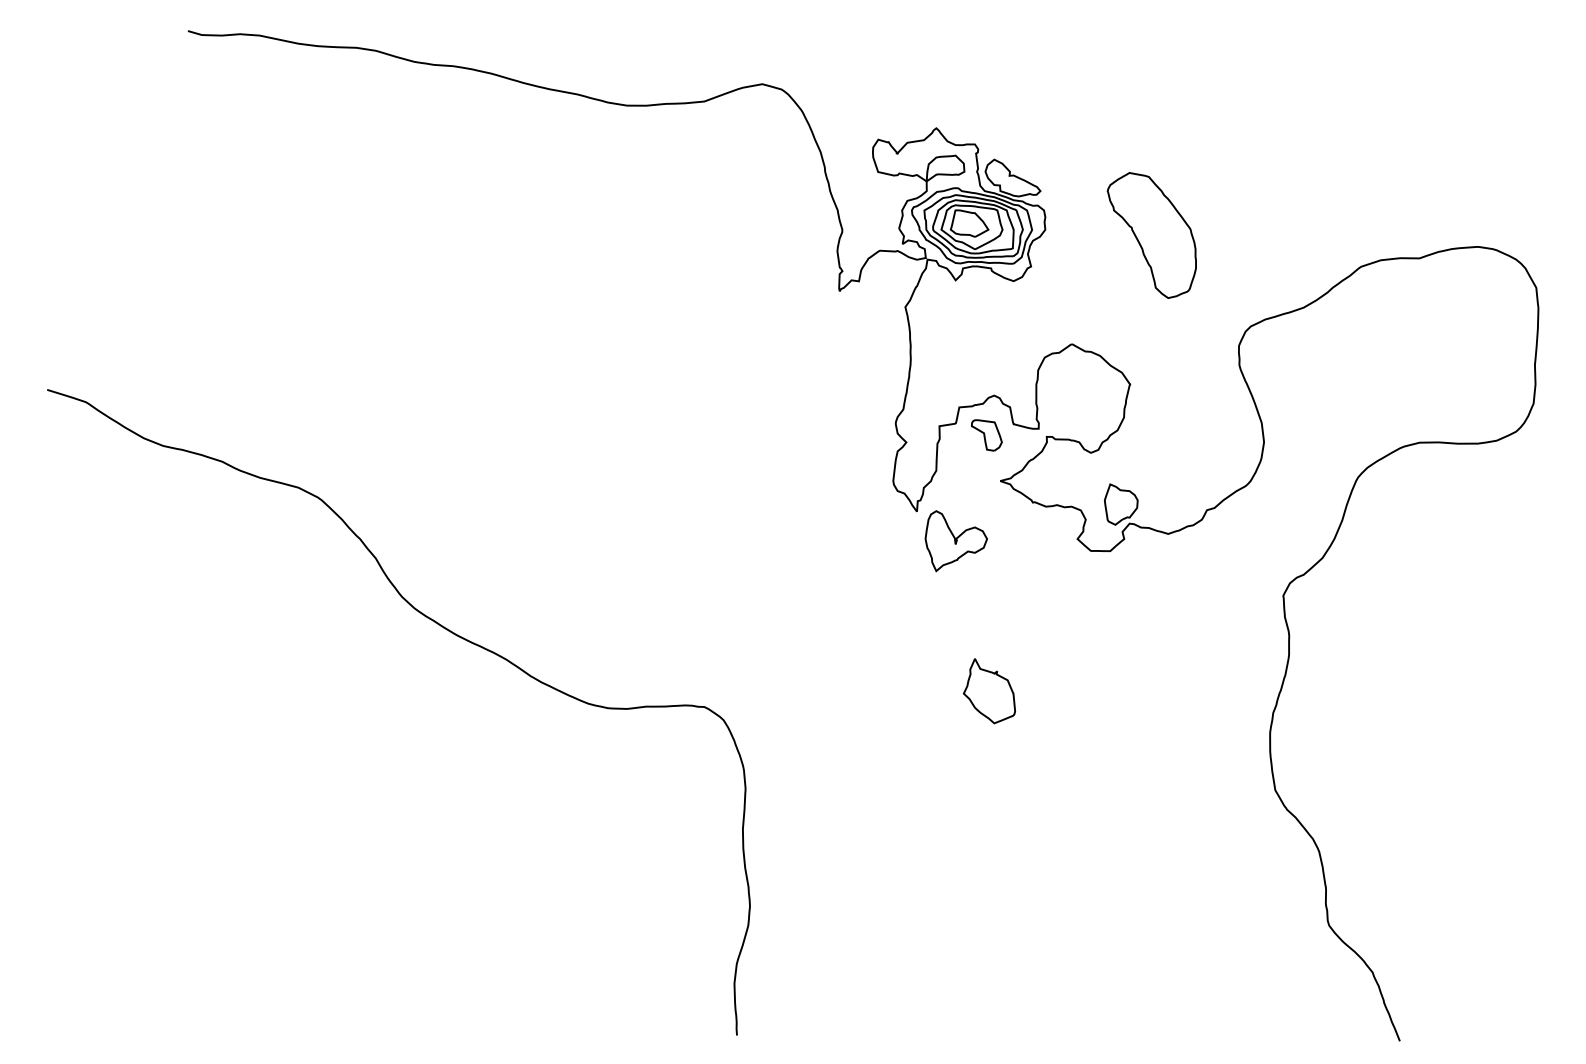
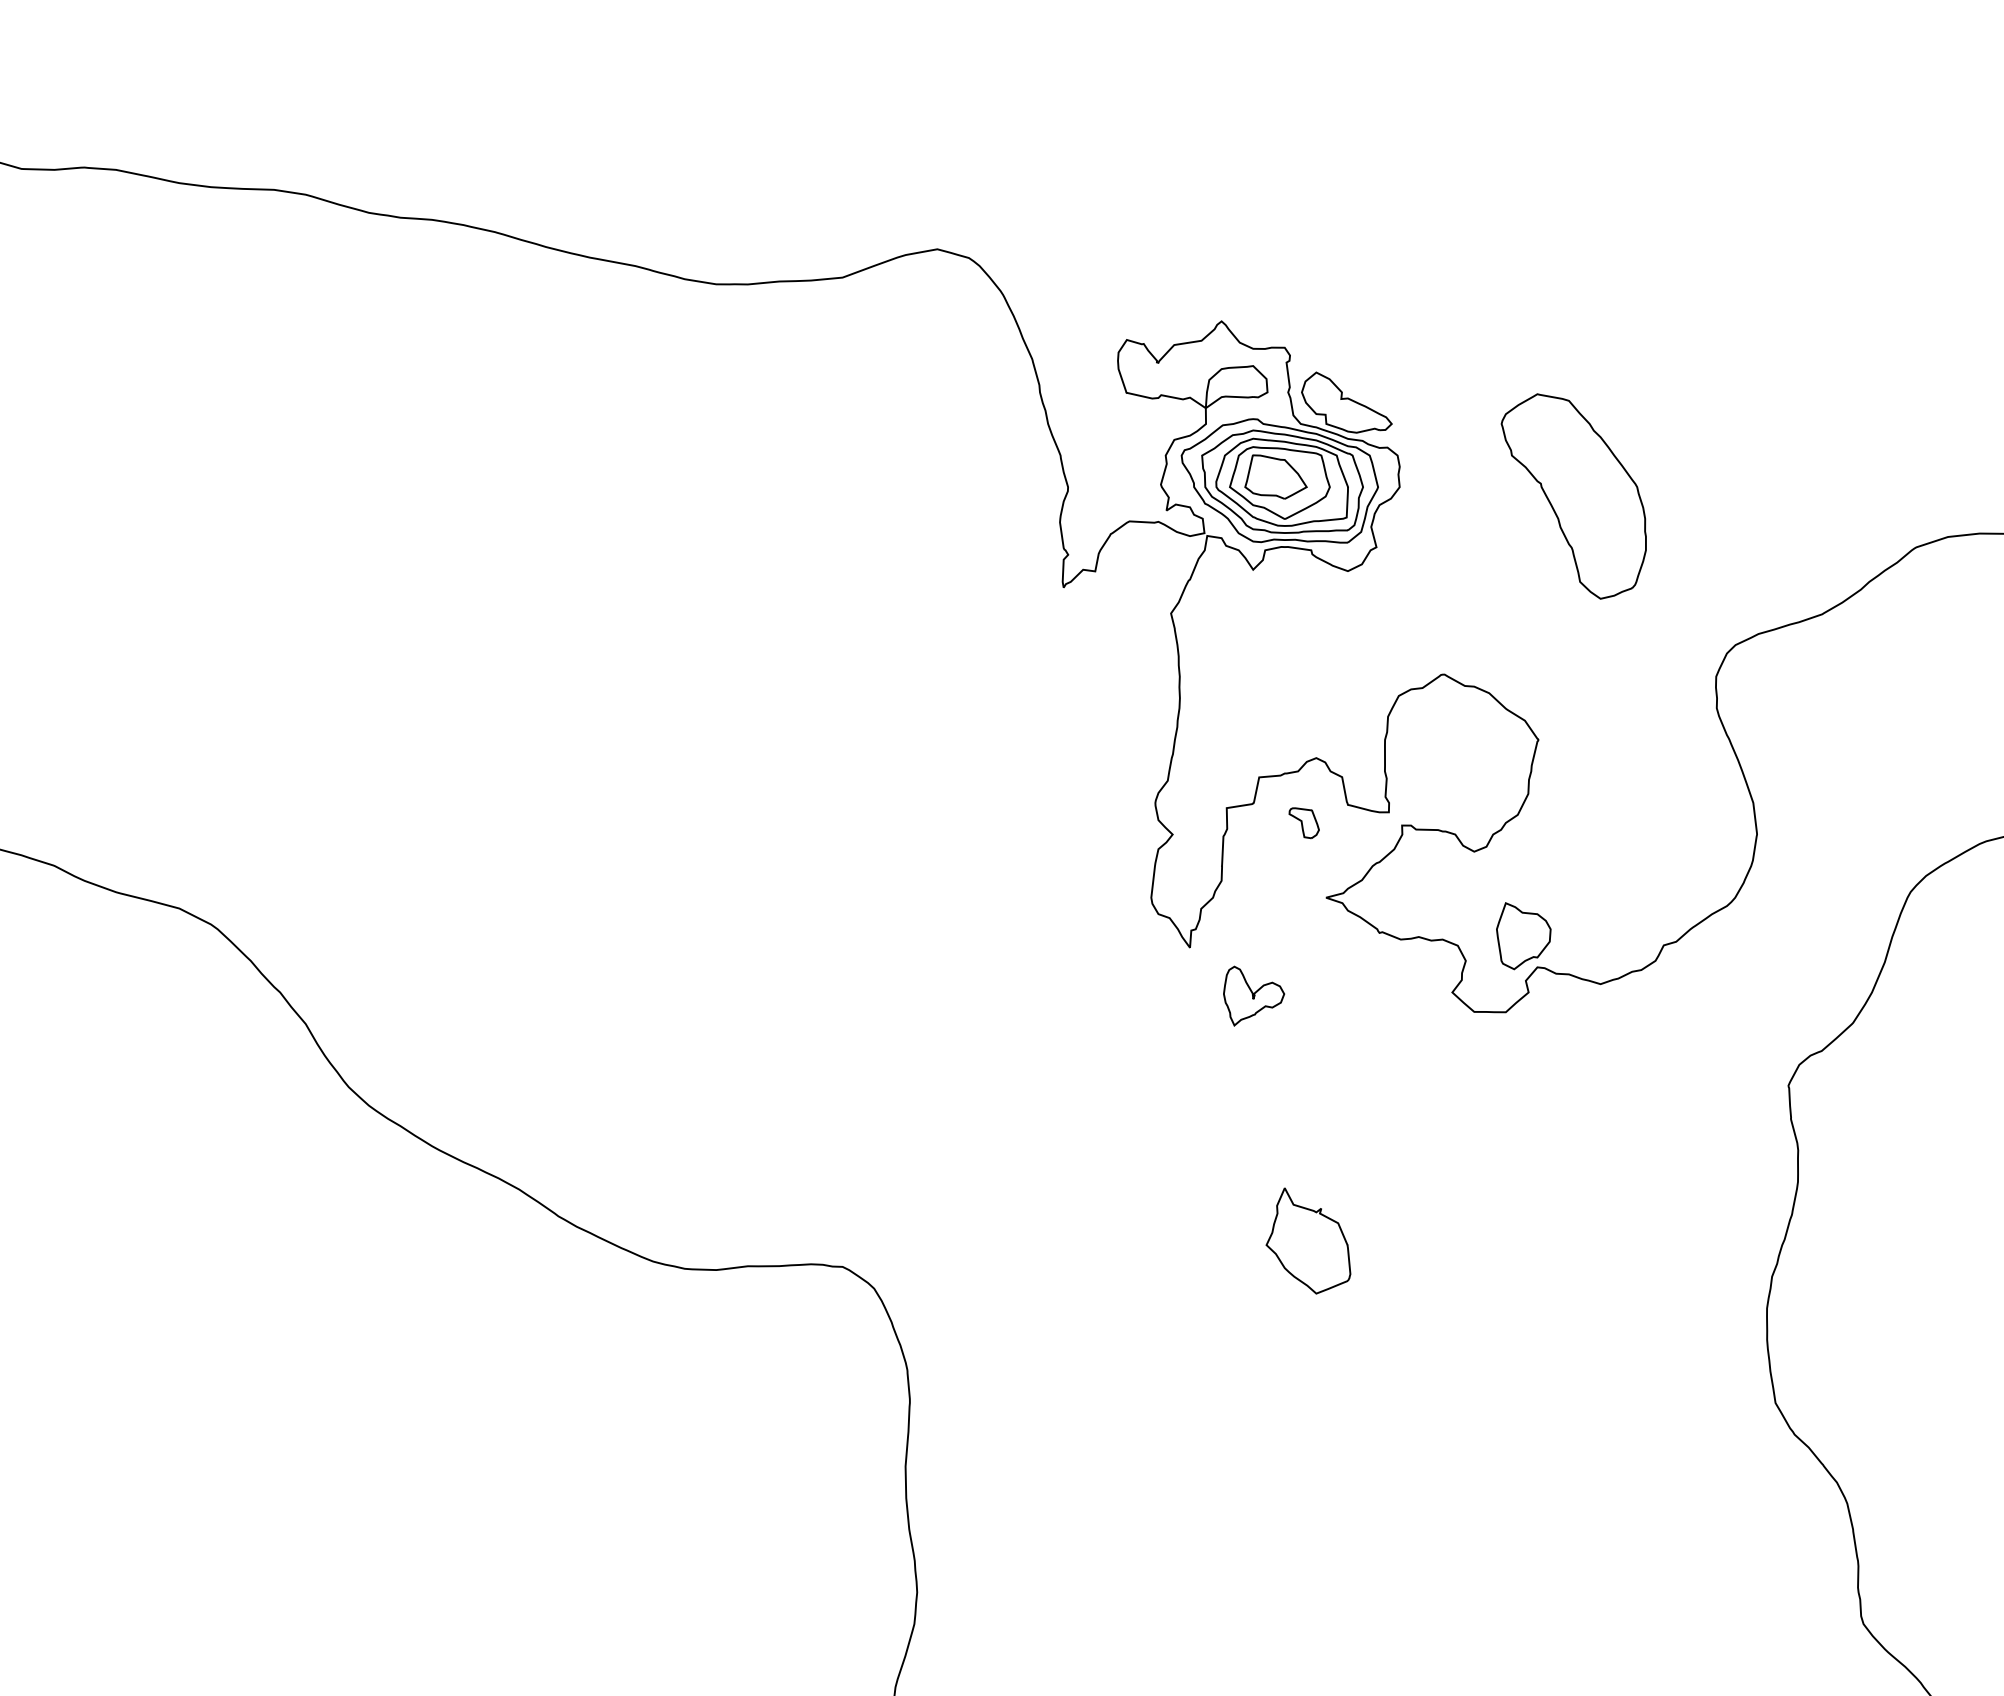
part: (986, 435) -> (1303, 823), size x0.6
part: (955, 541) -> (1252, 996), size x0.6

